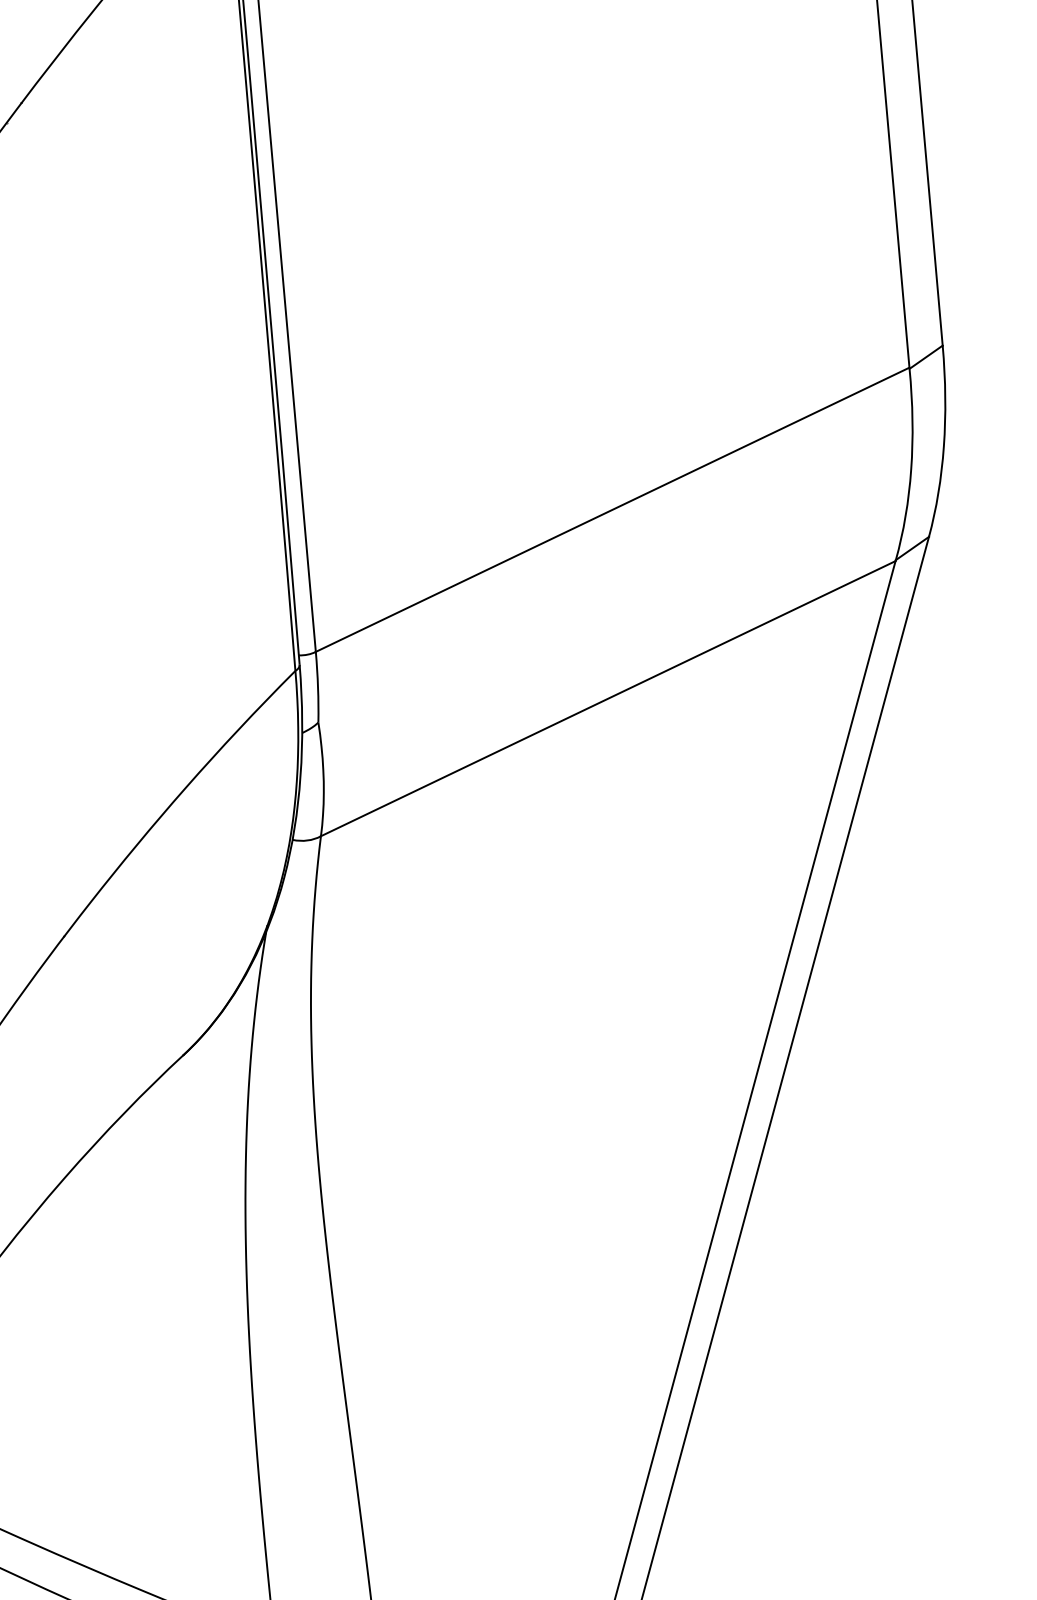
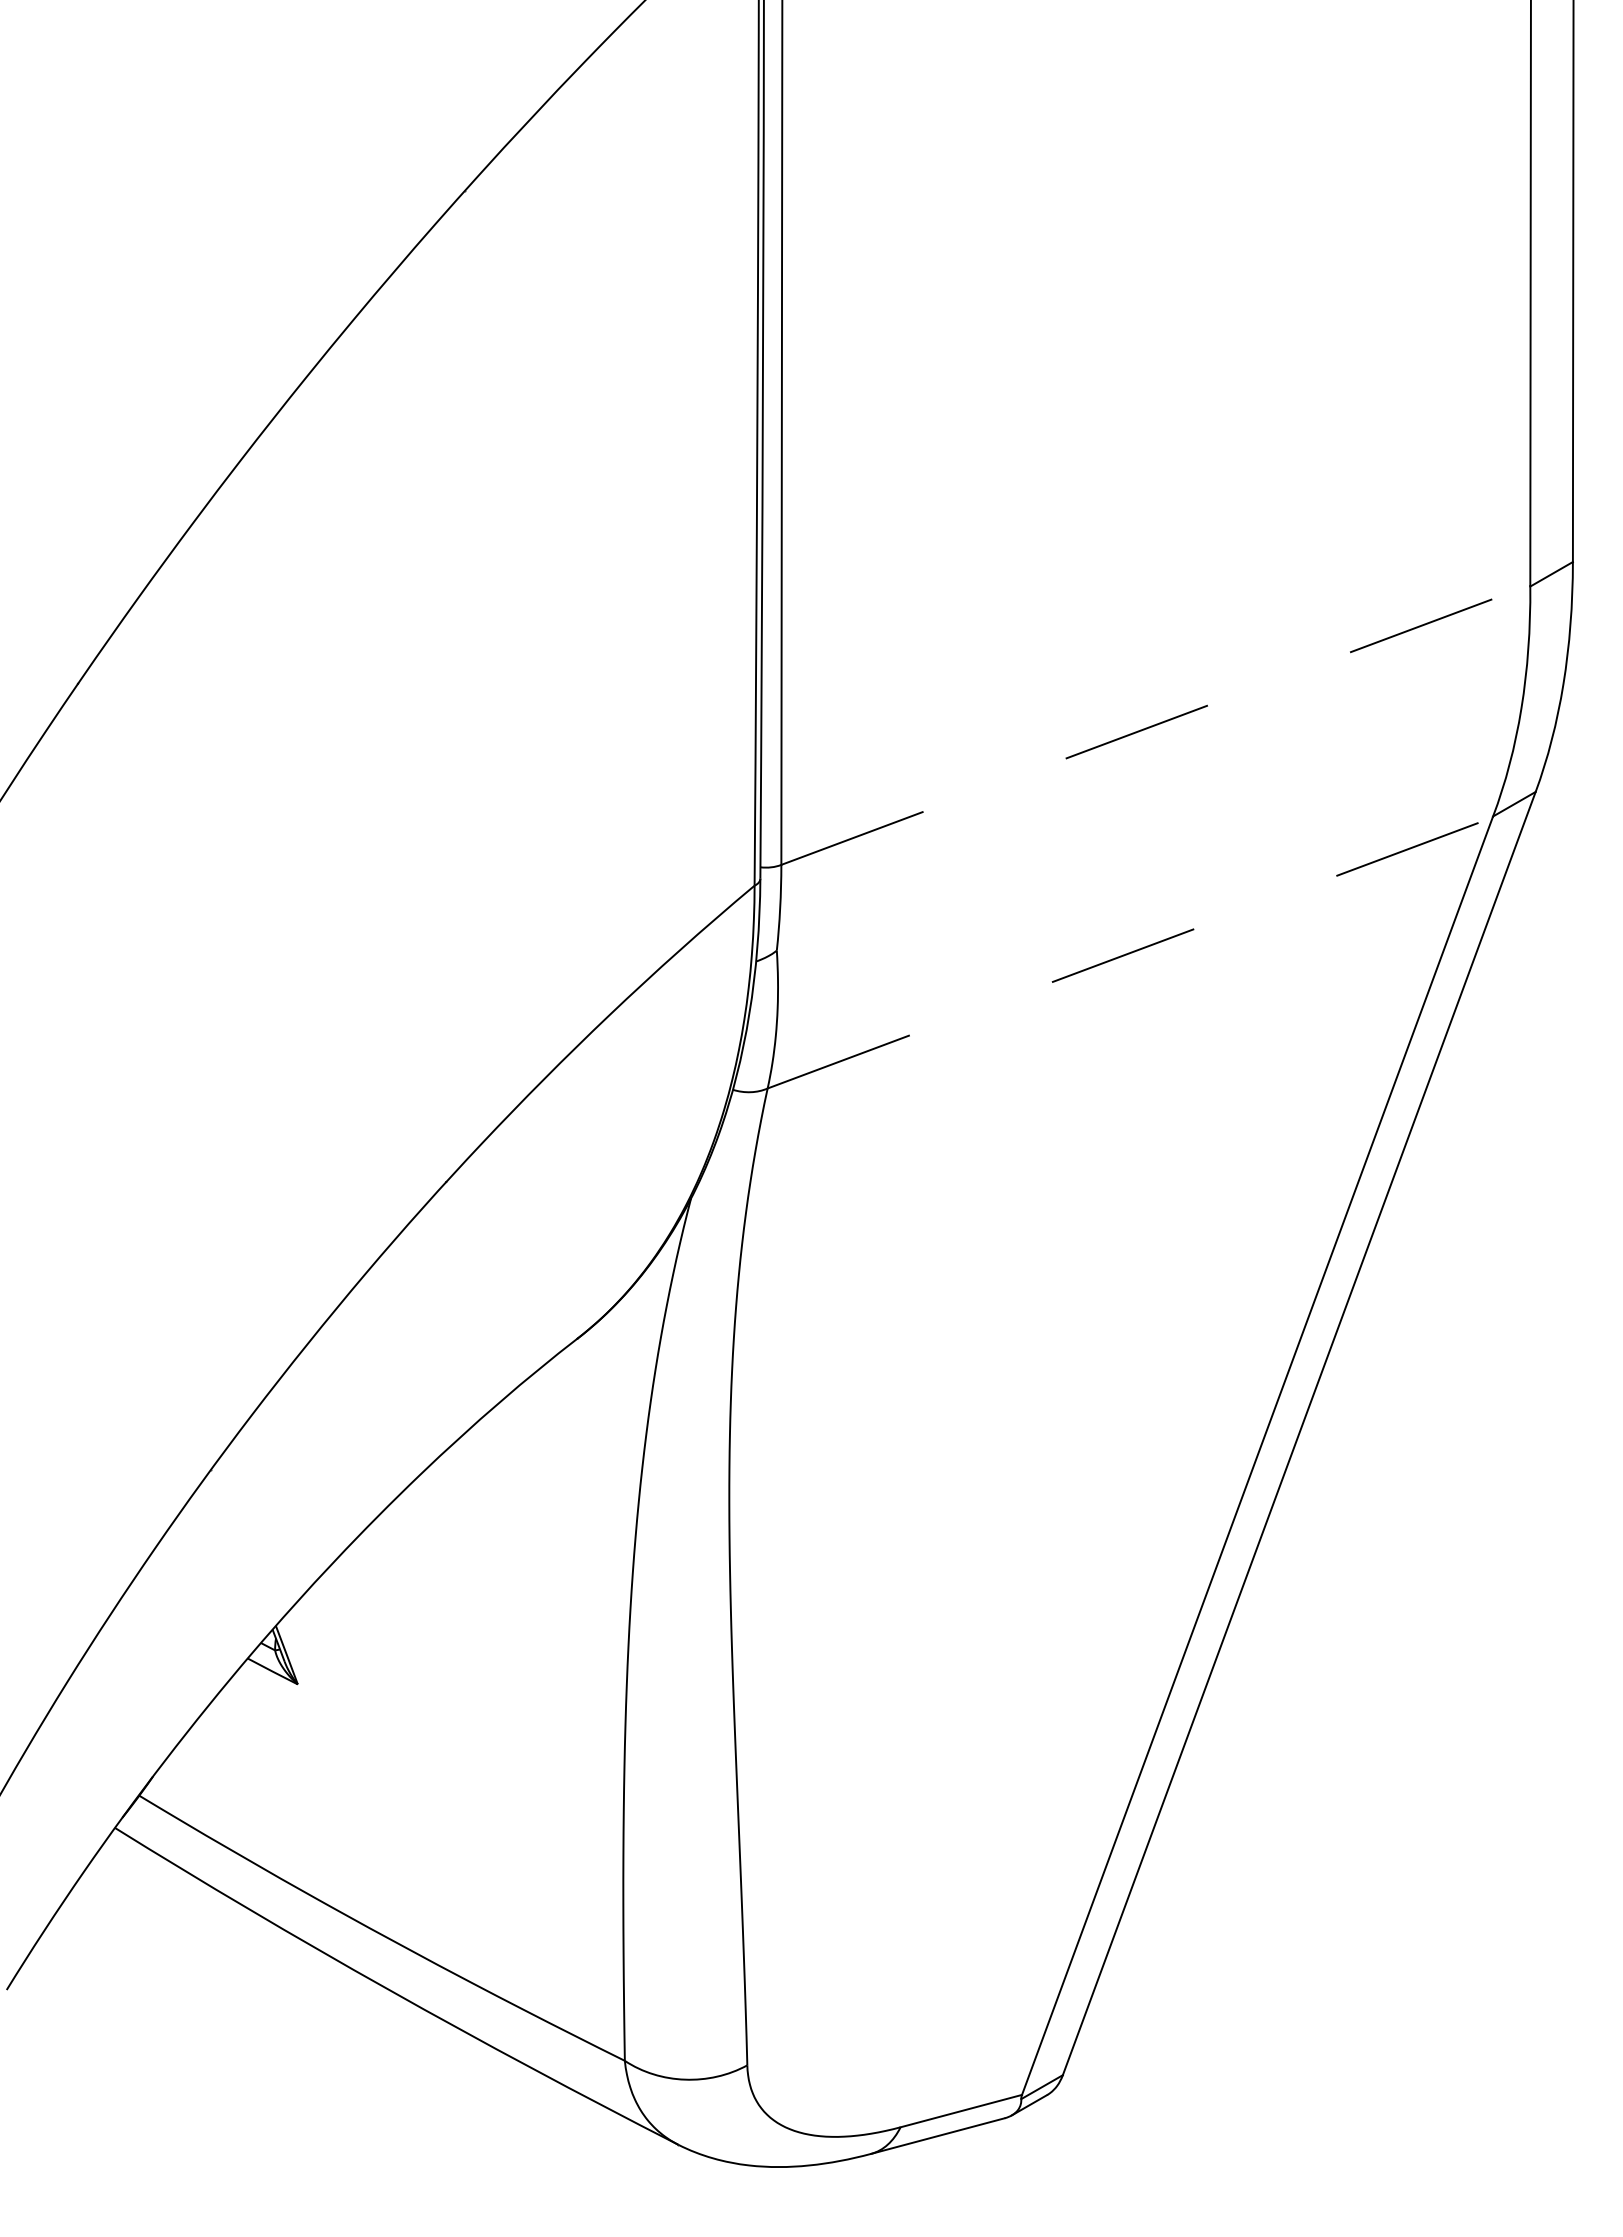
line: (612, 510) -> (1155, 725), solid -> dashed
line: (608, 699) -> (1130, 953), solid -> dashed

